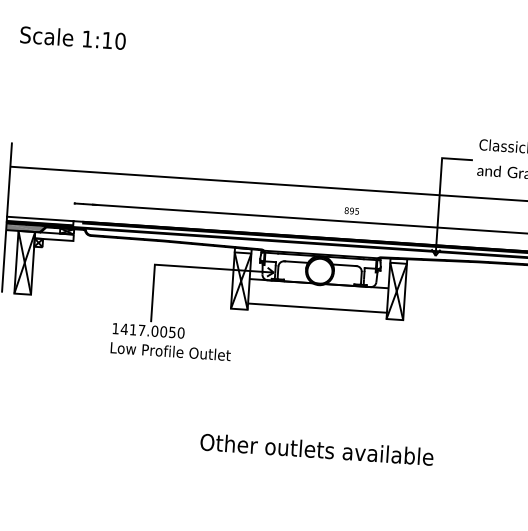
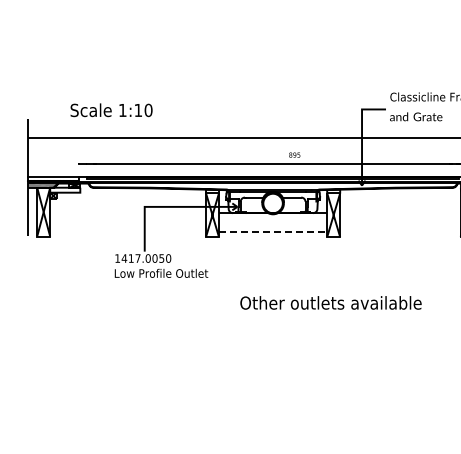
text: (72, 38) -> (111, 110), moved
line: (318, 308) -> (273, 232), solid -> dashed
text: (316, 448) -> (330, 302), moved

